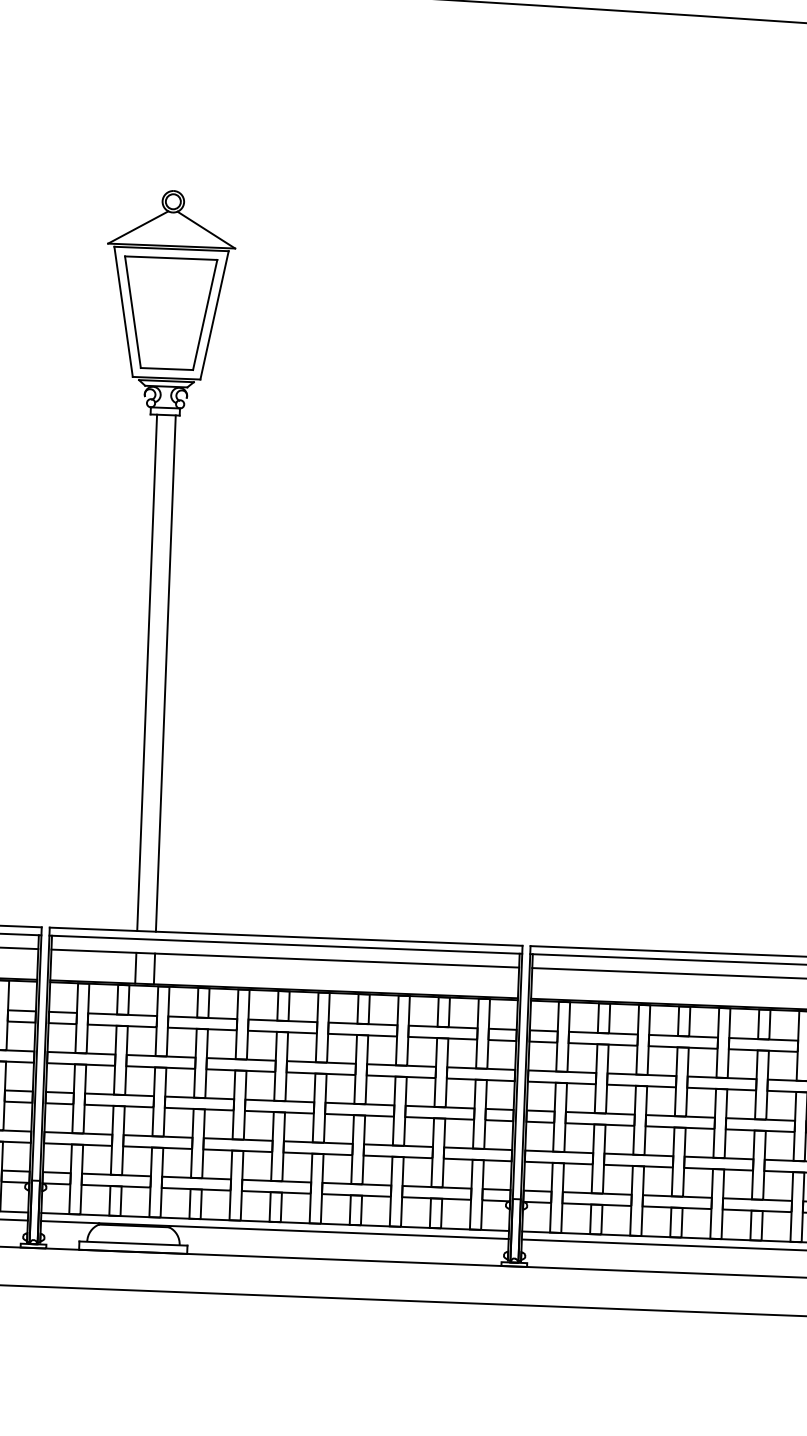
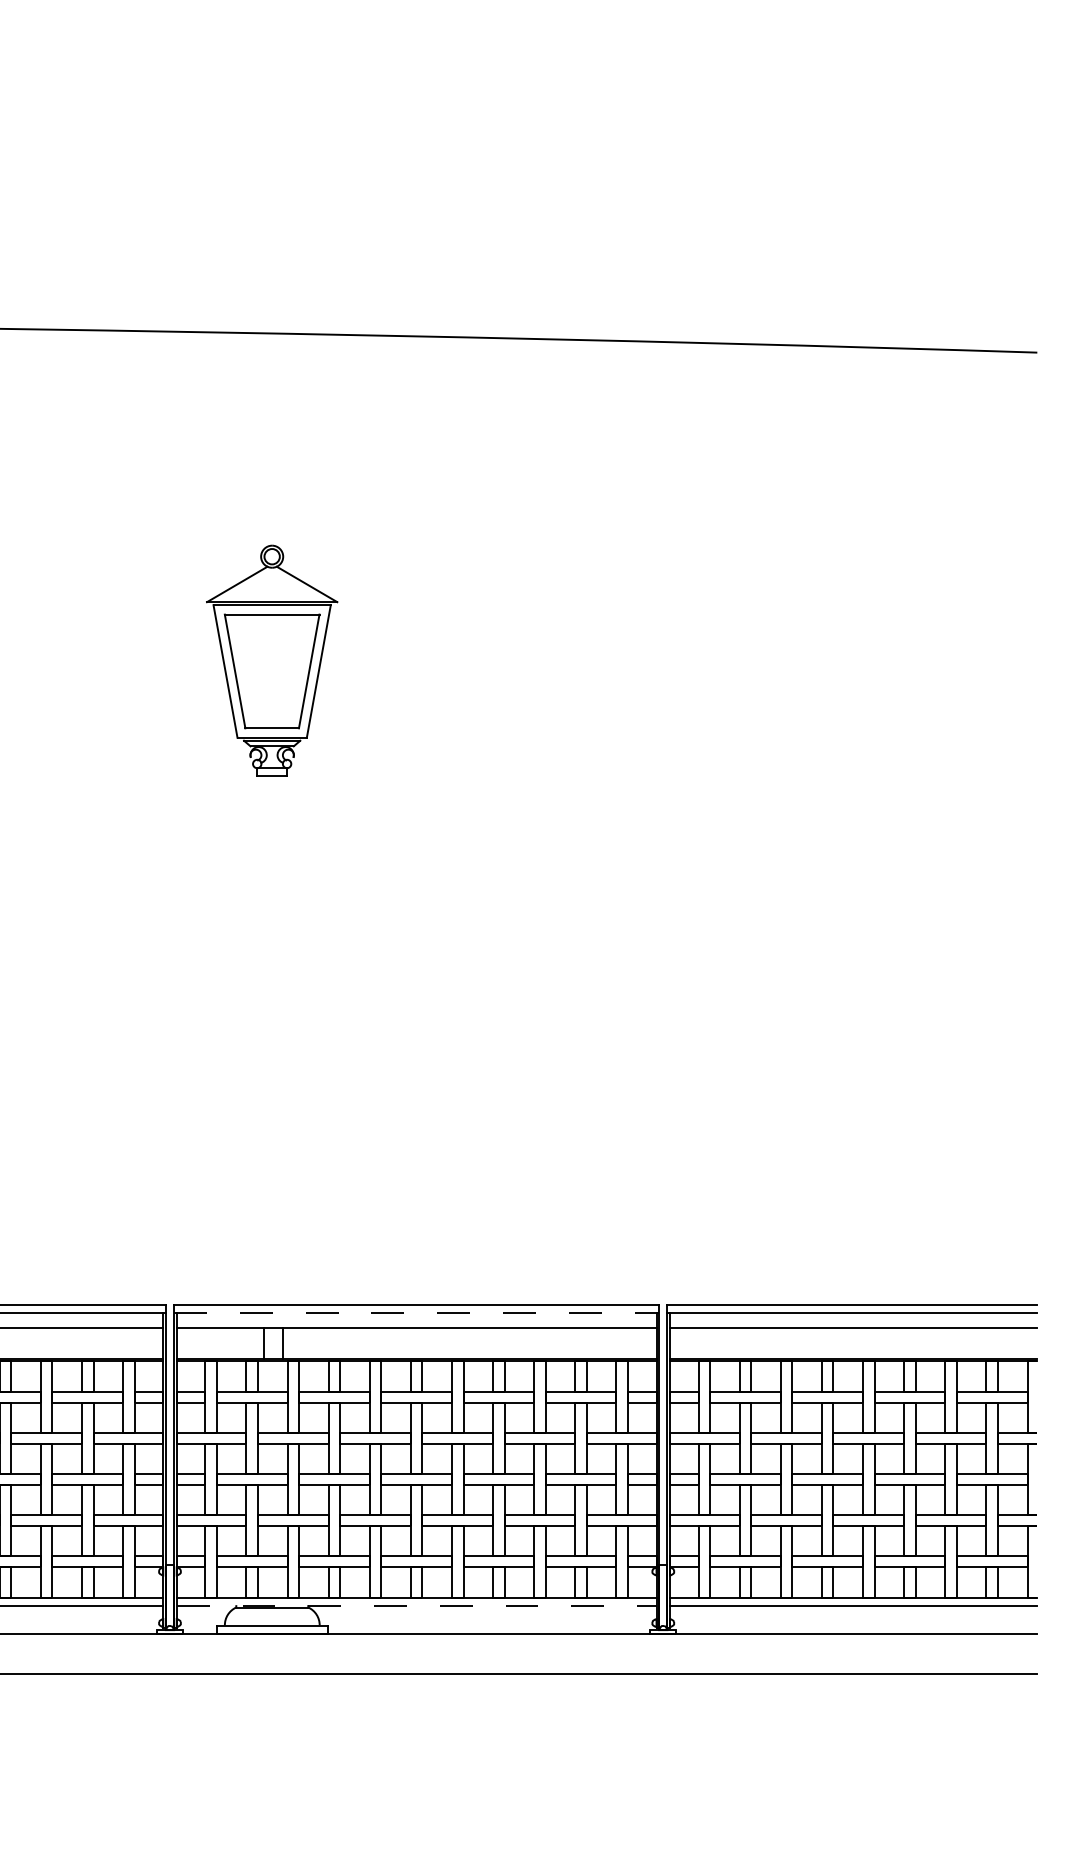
line: (146, 672) -> (263, 1040), removed
line: (166, 673) -> (283, 1040), removed
line: (285, 944) -> (416, 1313), solid -> dashed
line: (274, 1230) -> (416, 1606), solid -> dashed

